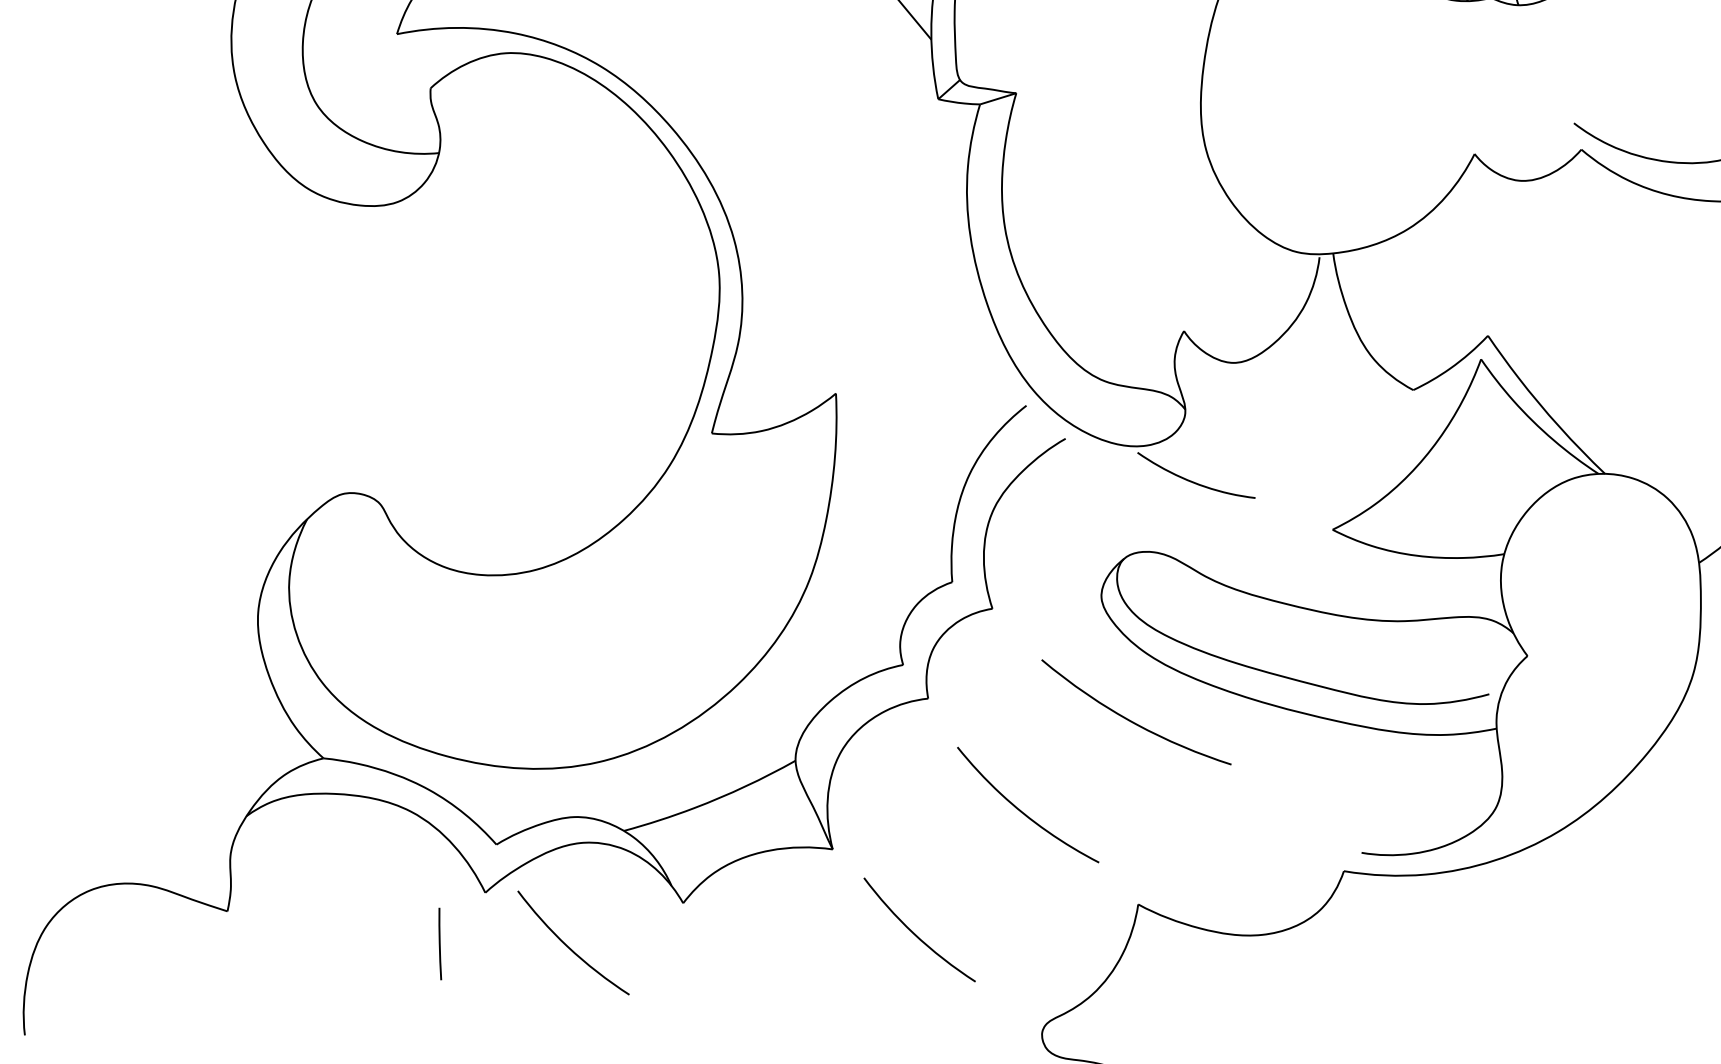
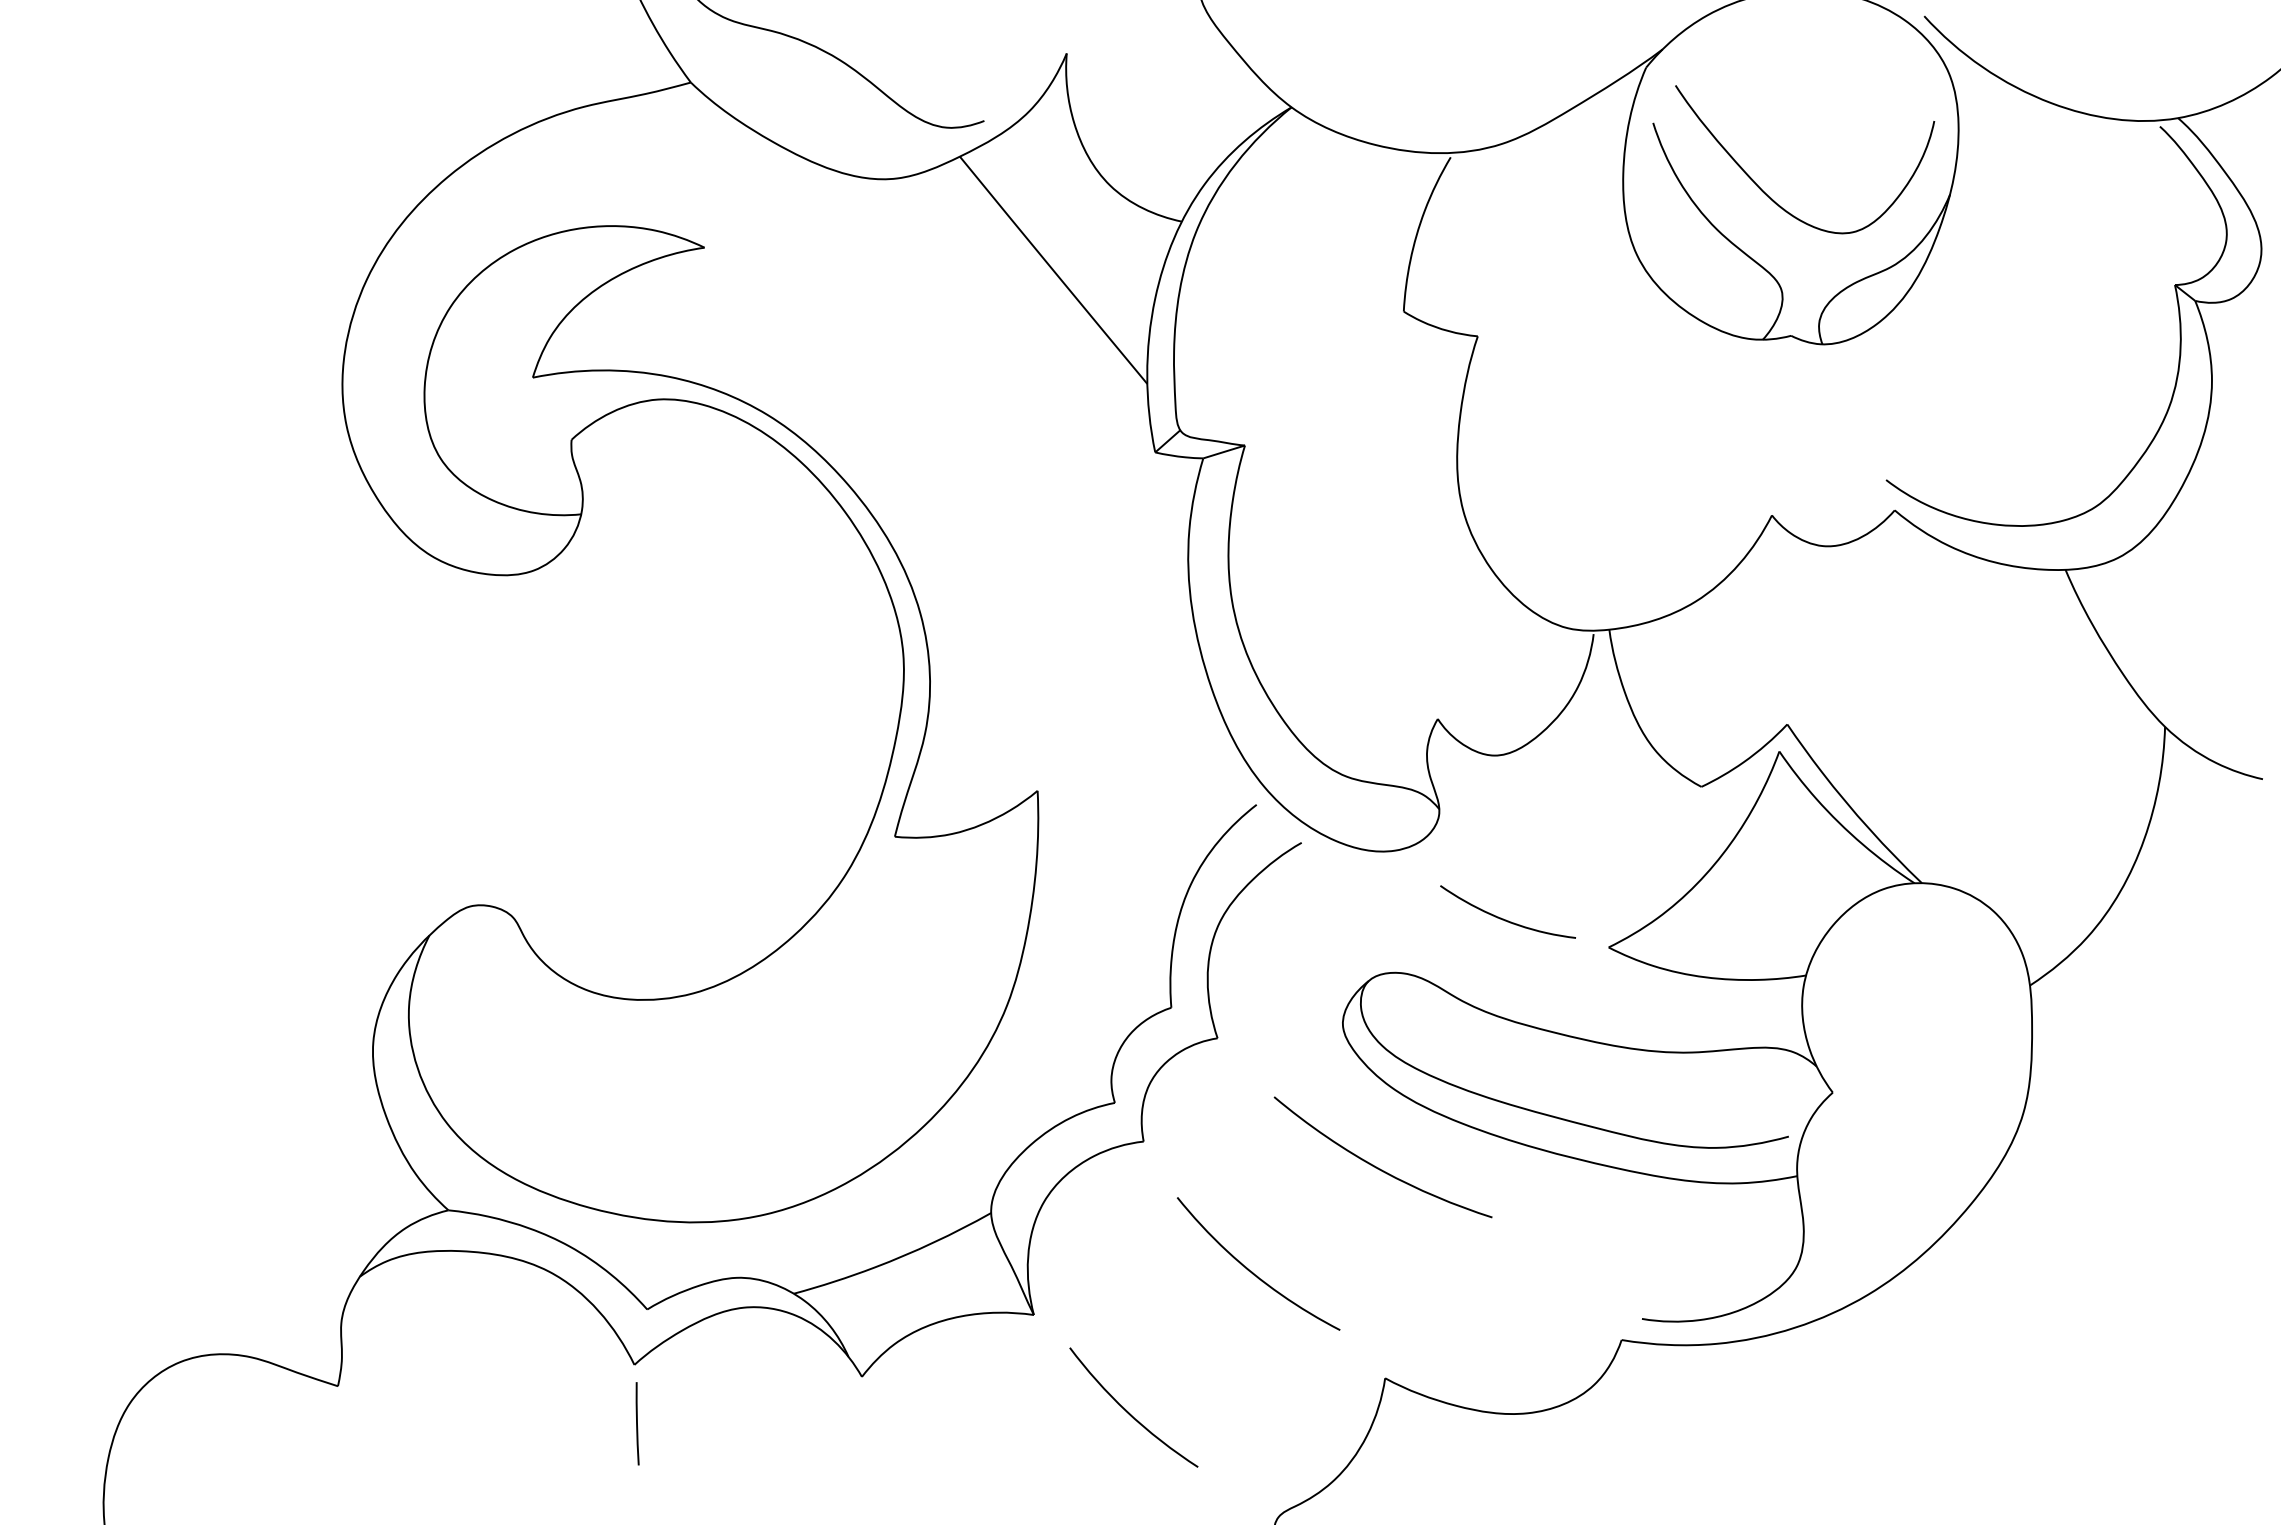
curve: (1192, 481) -> (1503, 918), moved
line: (440, 943) -> (637, 1423), moved
curve: (568, 946) -> (730, 1426), removed

